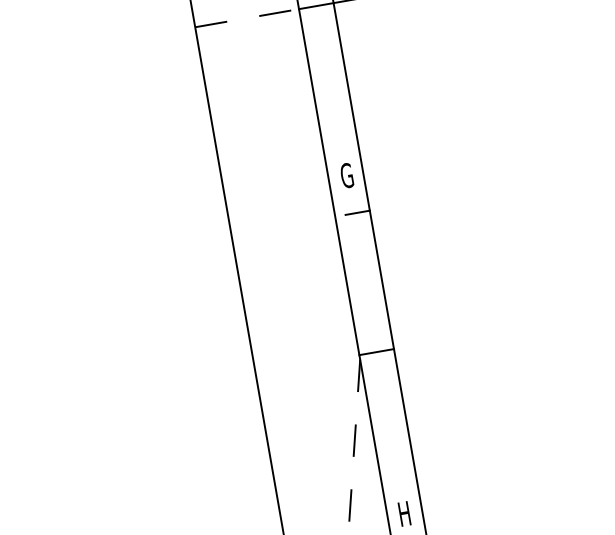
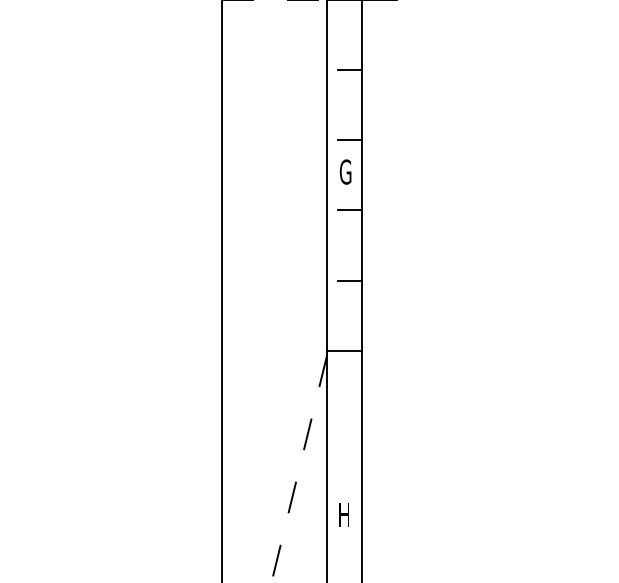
line: (333, 74) -> (349, 69), added
line: (345, 143) -> (349, 140), added
line: (369, 281) -> (349, 280), added

